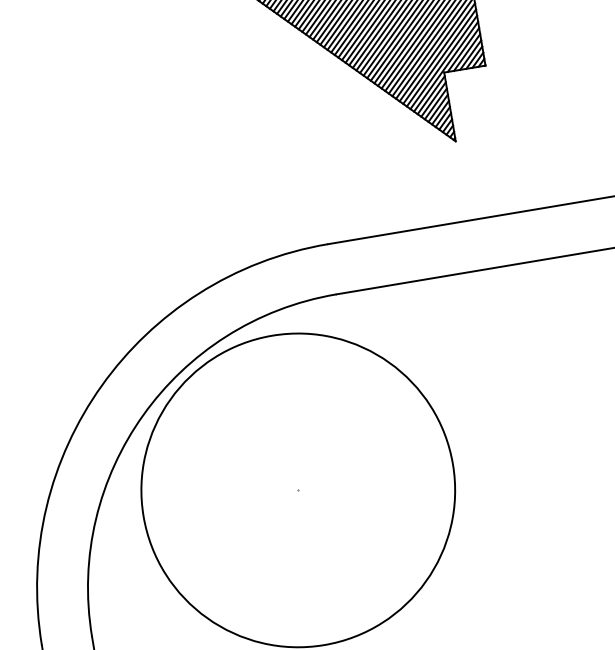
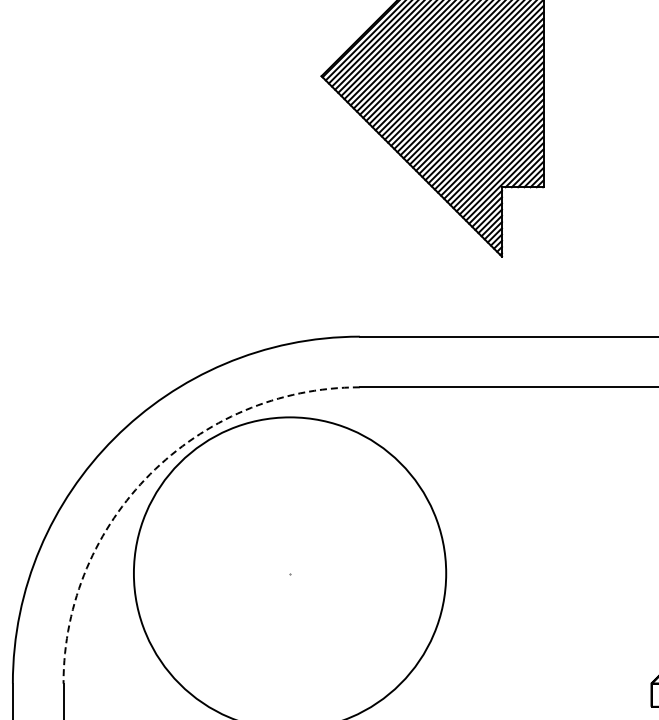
arc: (143, 415) -> (150, 474), solid -> dashed

